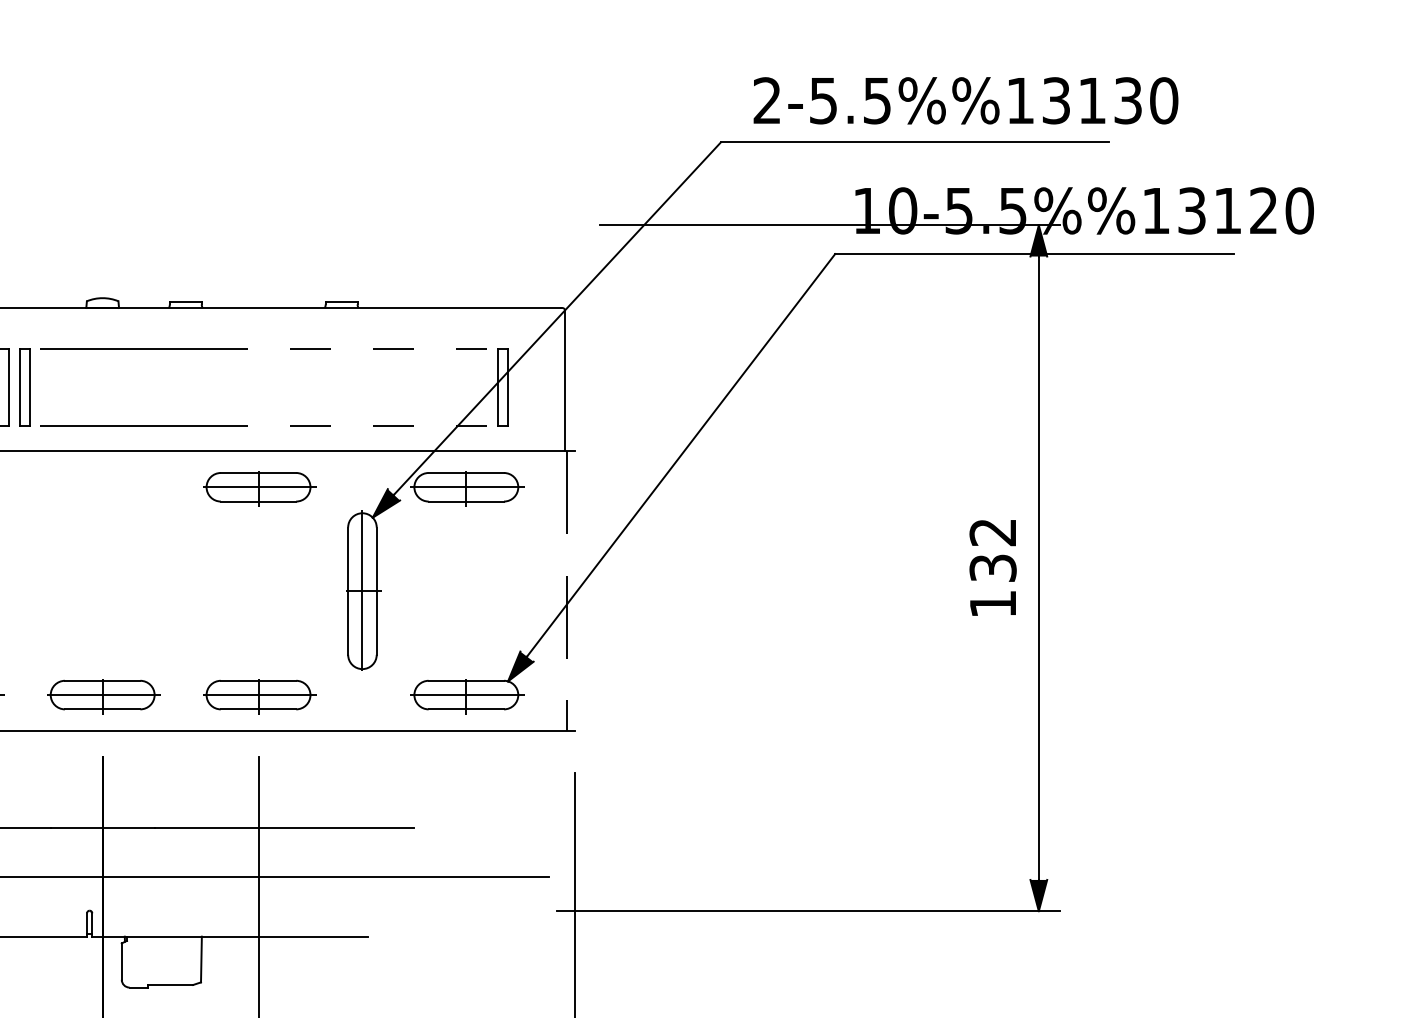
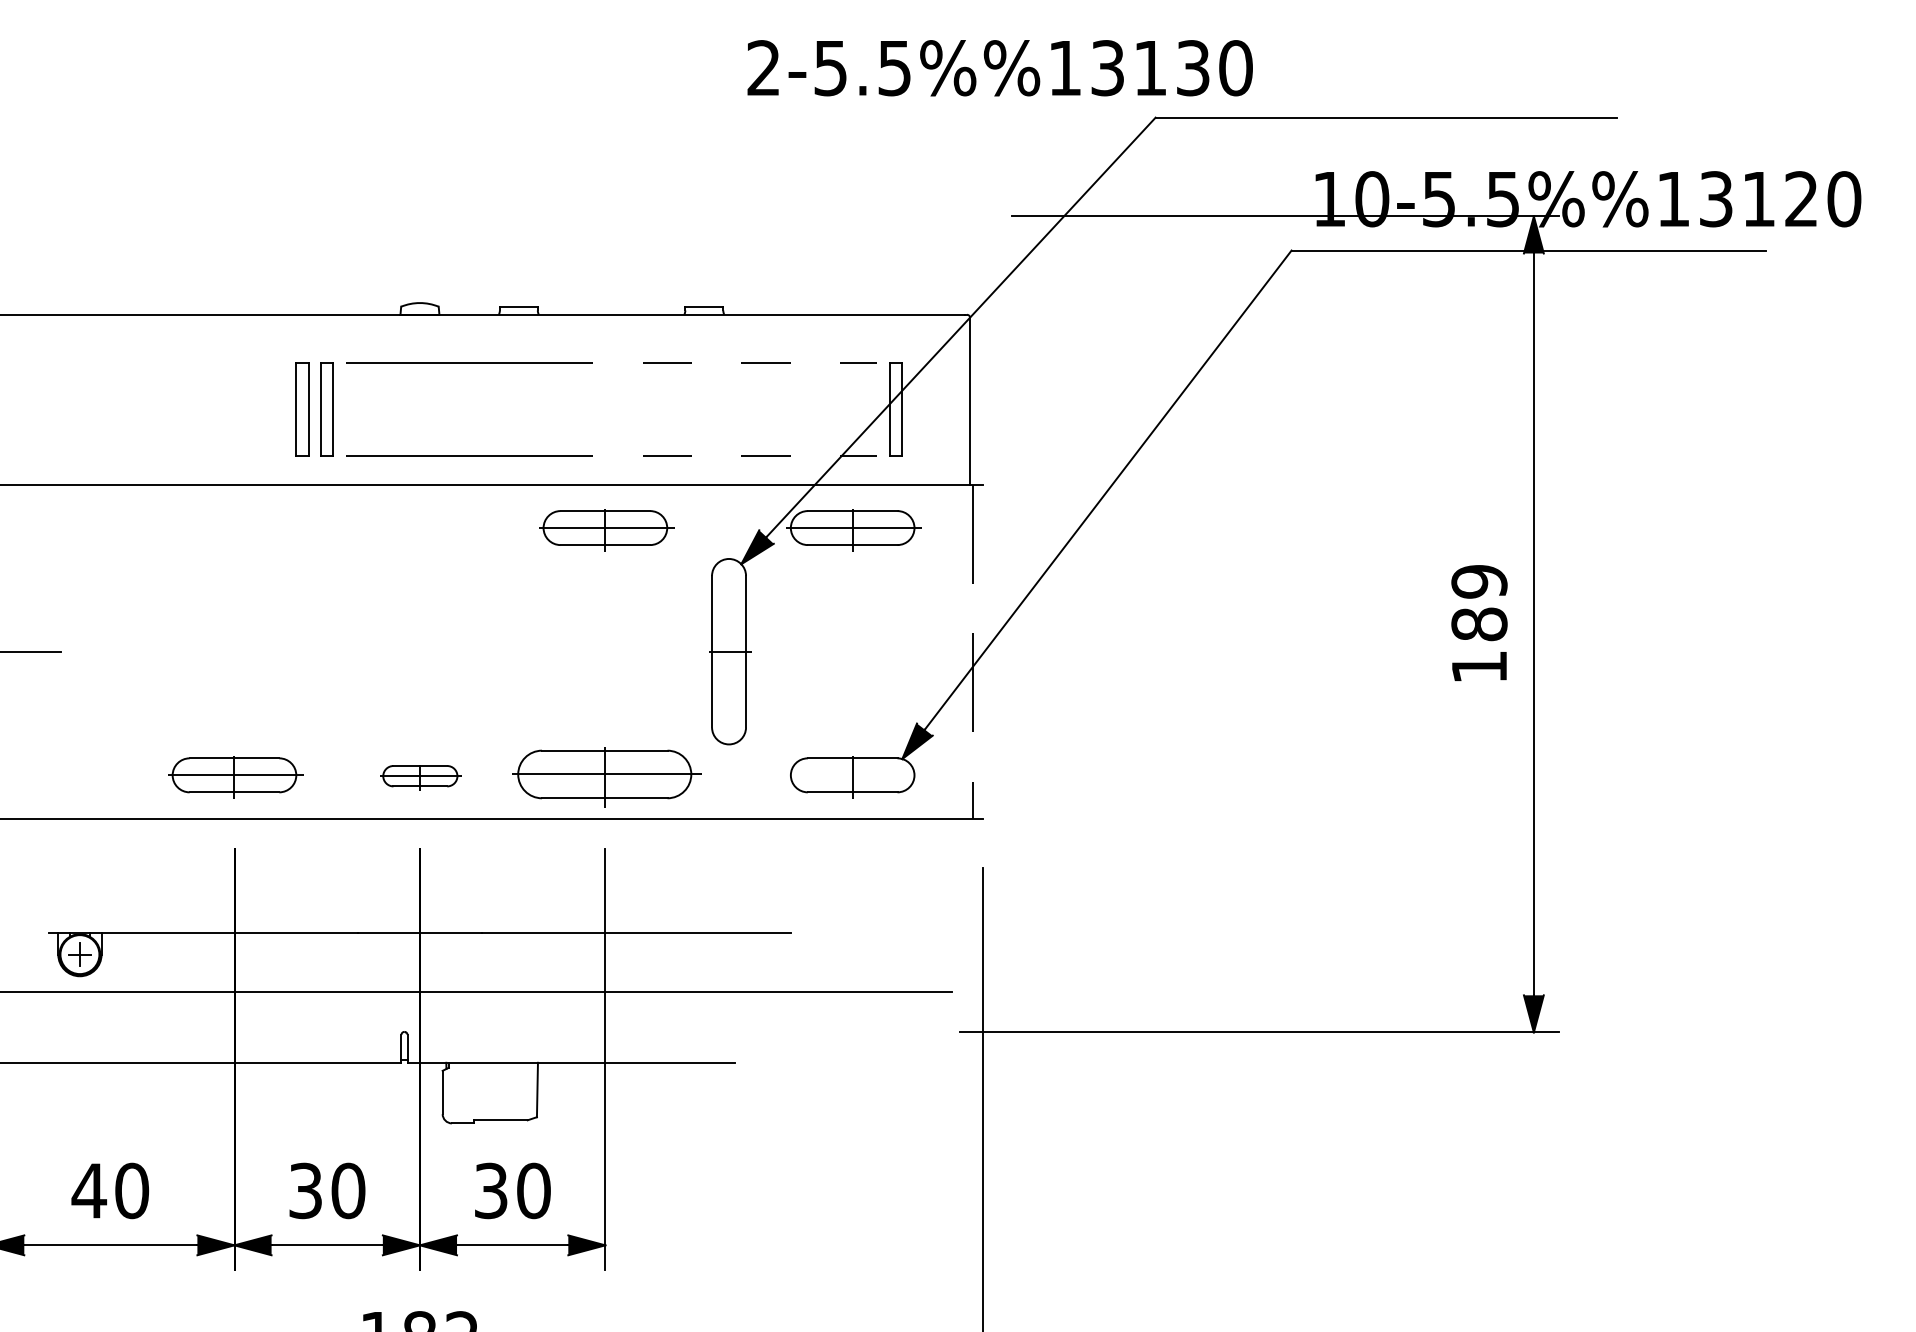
text: (965, 101) -> (999, 68), moved
text: (993, 550) -> (1479, 603), 132 -> 189
line: (362, 590) -> (729, 650), removed
line: (467, 695) -> (854, 775), removed
part: (103, 696) -> (420, 777), size x0.6
part: (259, 696) -> (606, 777), size x1.4

